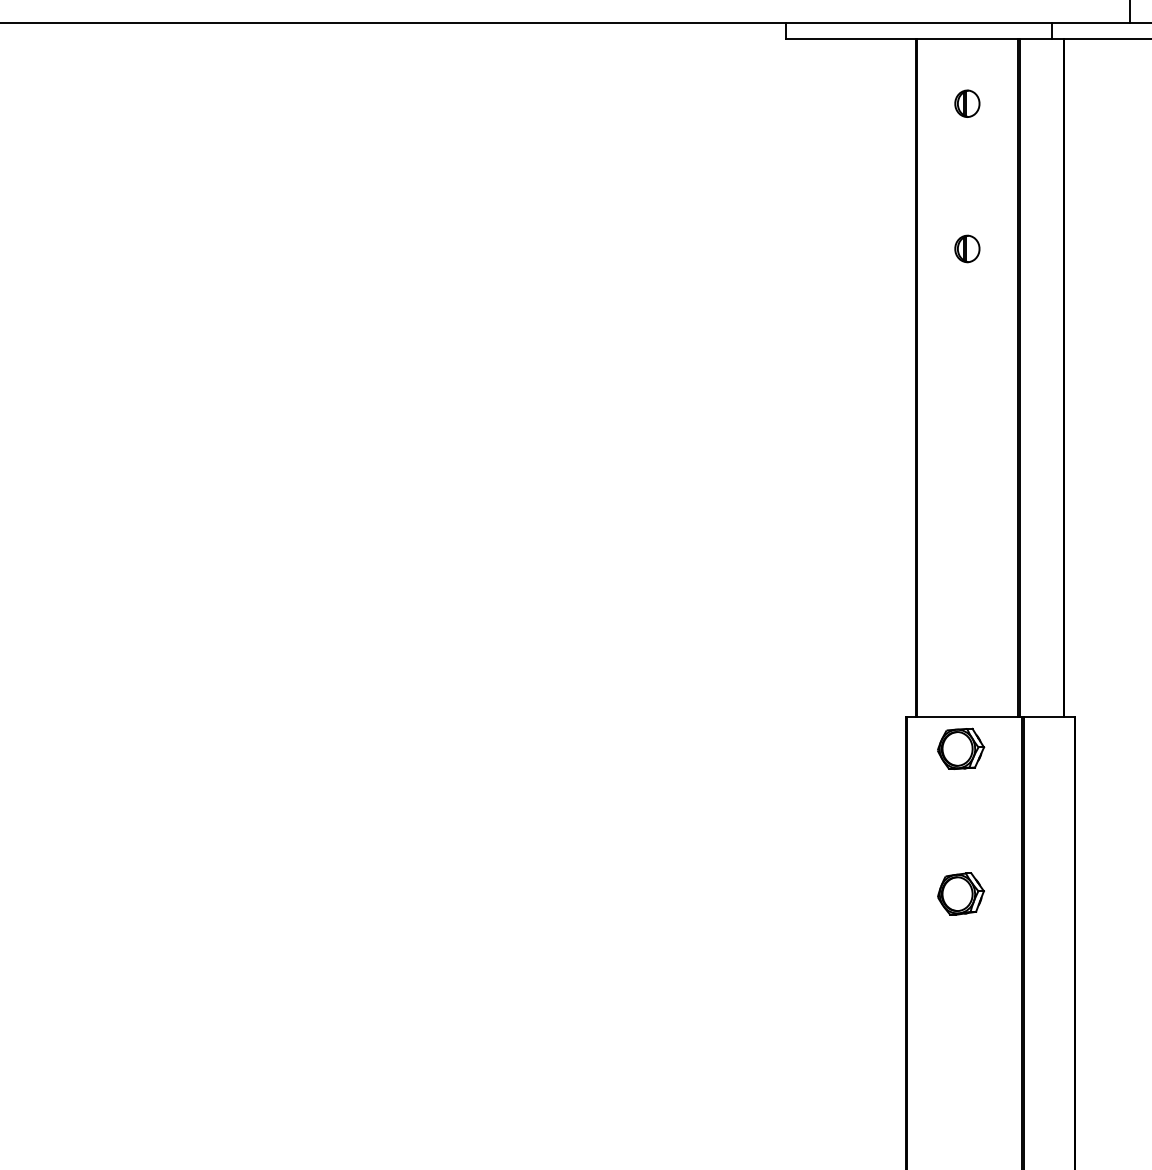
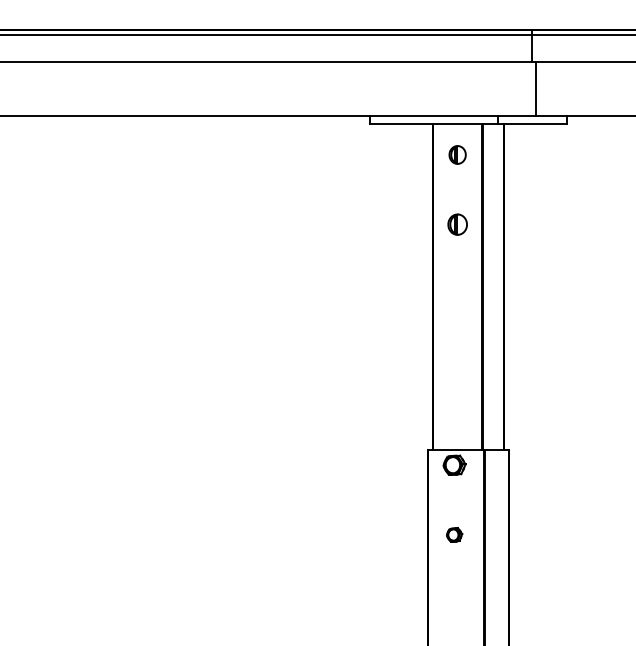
part: (967, 102) -> (457, 154), size x1.4
part: (967, 248) -> (457, 224), size x1.6
part: (960, 893) -> (454, 534), size x0.7

